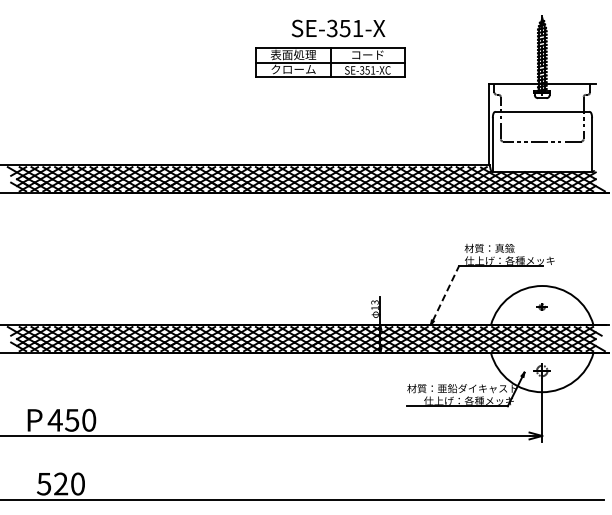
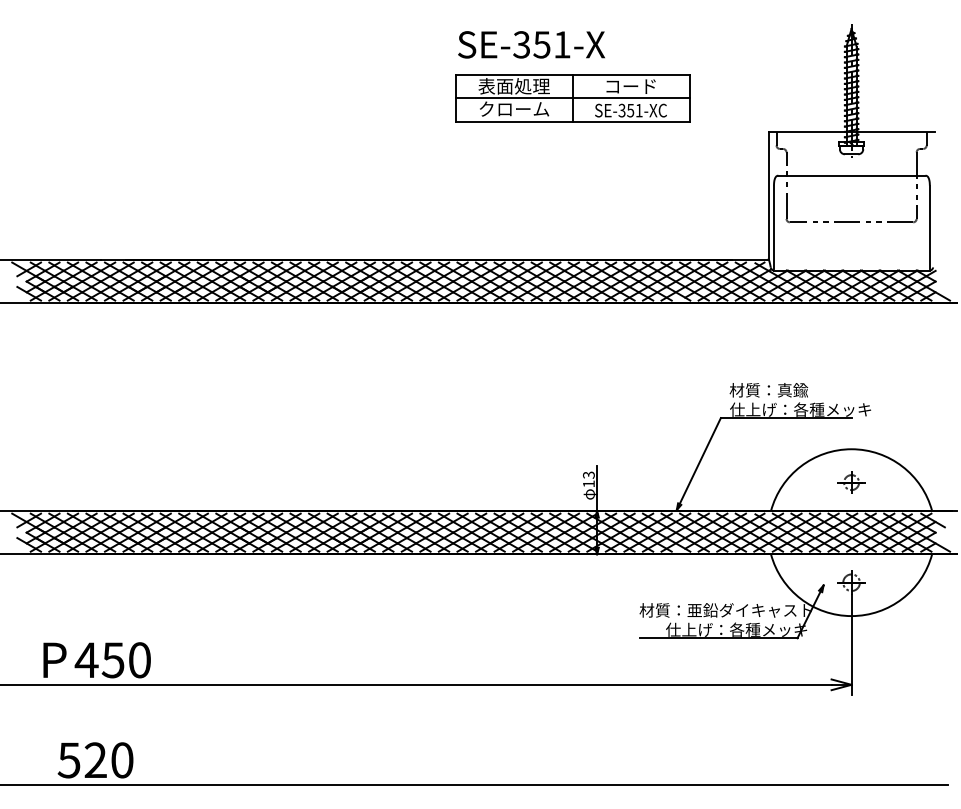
part: (330, 62) -> (572, 98), moved
line: (446, 293) -> (701, 461), dashed -> solid
part: (541, 306) -> (850, 481), size x1.67

